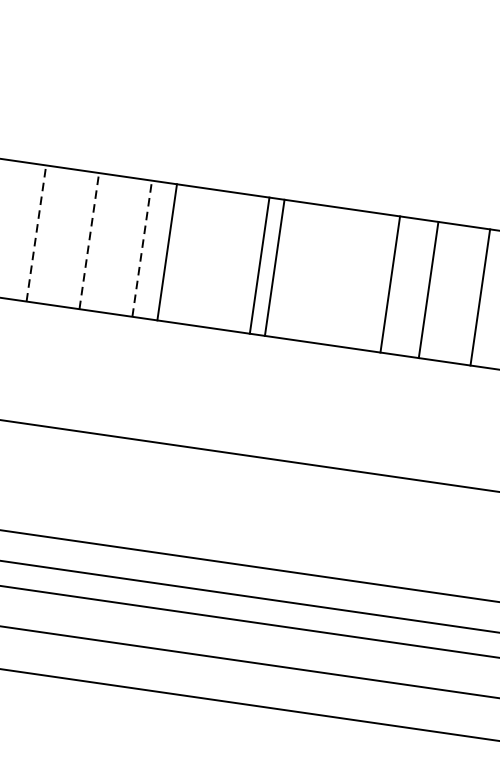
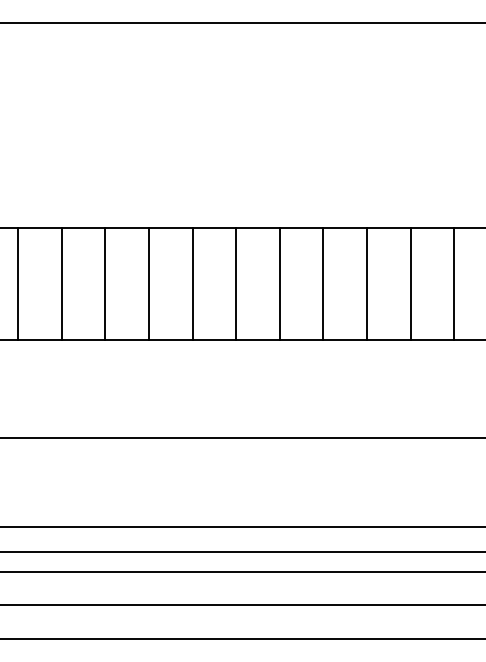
line: (35, 233) -> (61, 283), dashed -> solid
line: (89, 240) -> (105, 283), dashed -> solid
line: (142, 248) -> (149, 283), dashed -> solid
line: (167, 252) -> (192, 283), moved
line: (259, 265) -> (279, 283), moved
line: (275, 267) -> (236, 283), moved
line: (390, 284) -> (323, 283), moved
line: (428, 289) -> (366, 283), moved
line: (480, 297) -> (410, 283), moved

